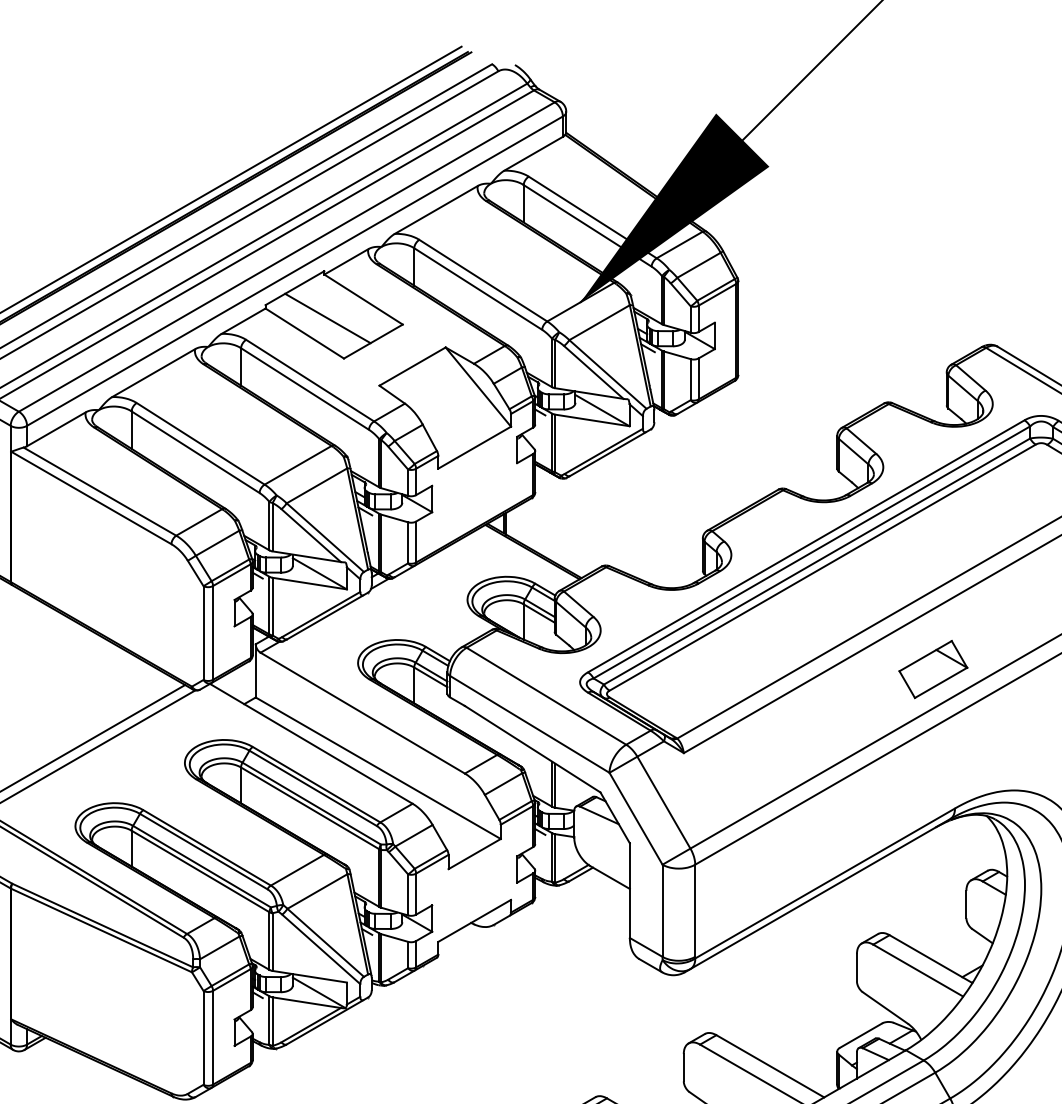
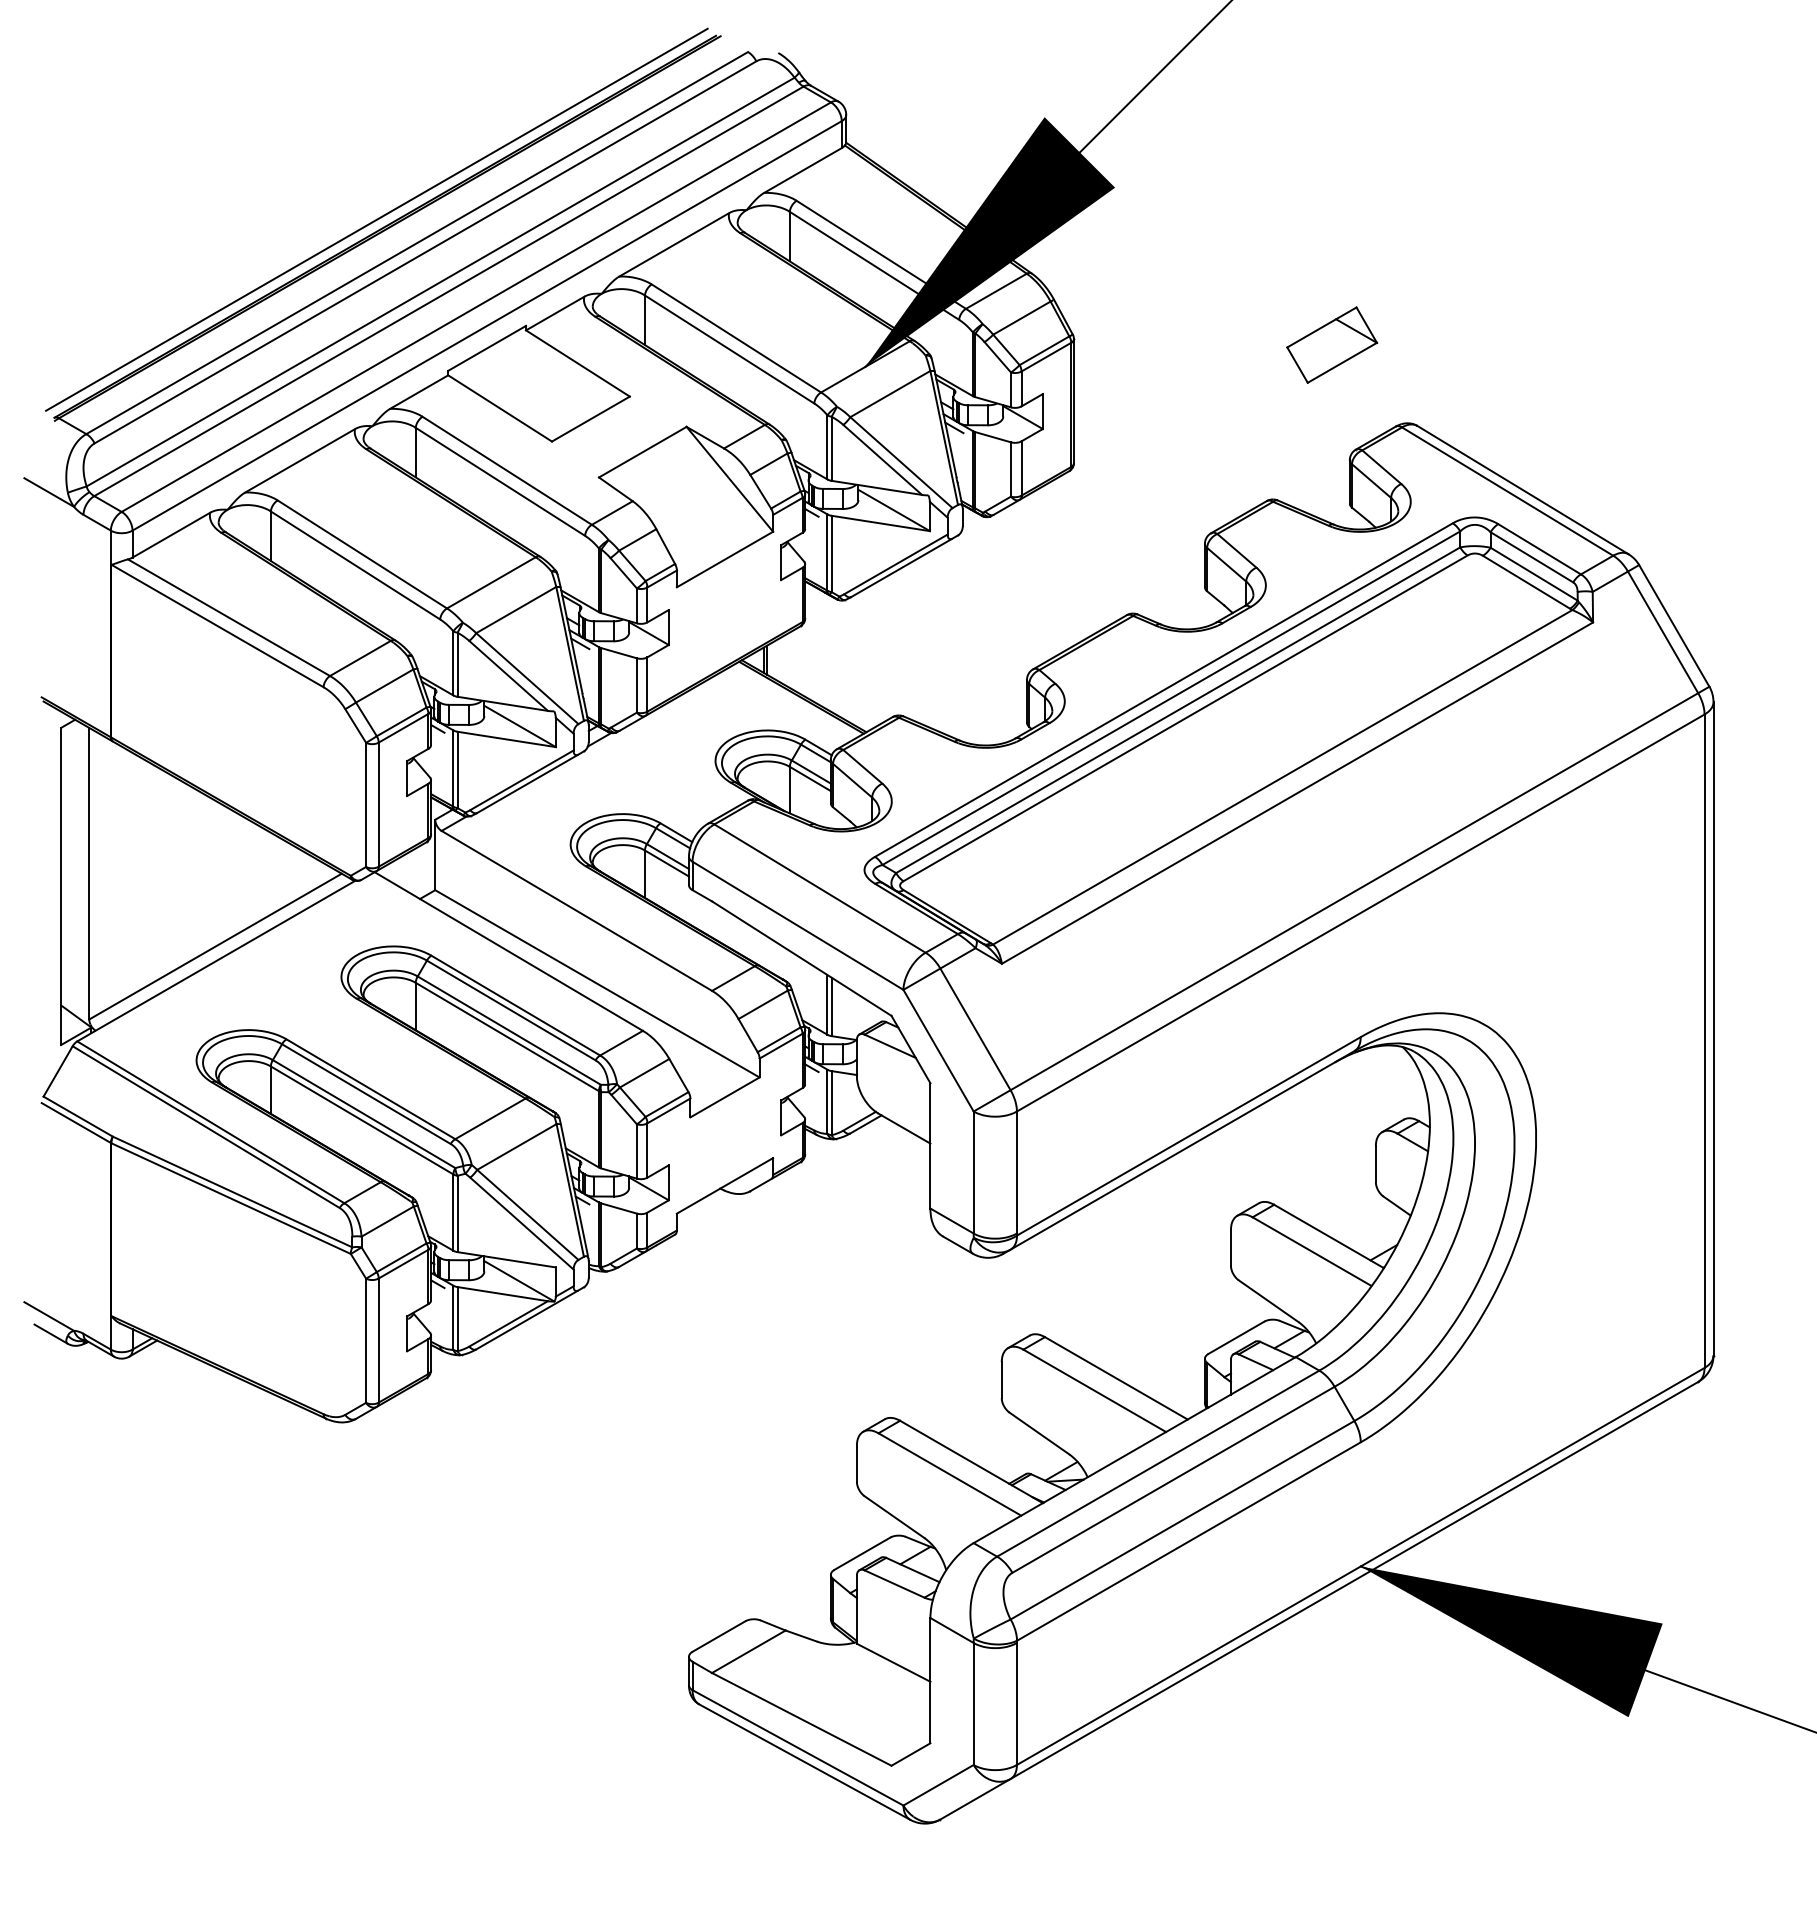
line: (327, 318) -> (530, 388), removed
part: (933, 669) -> (1332, 344), moved

